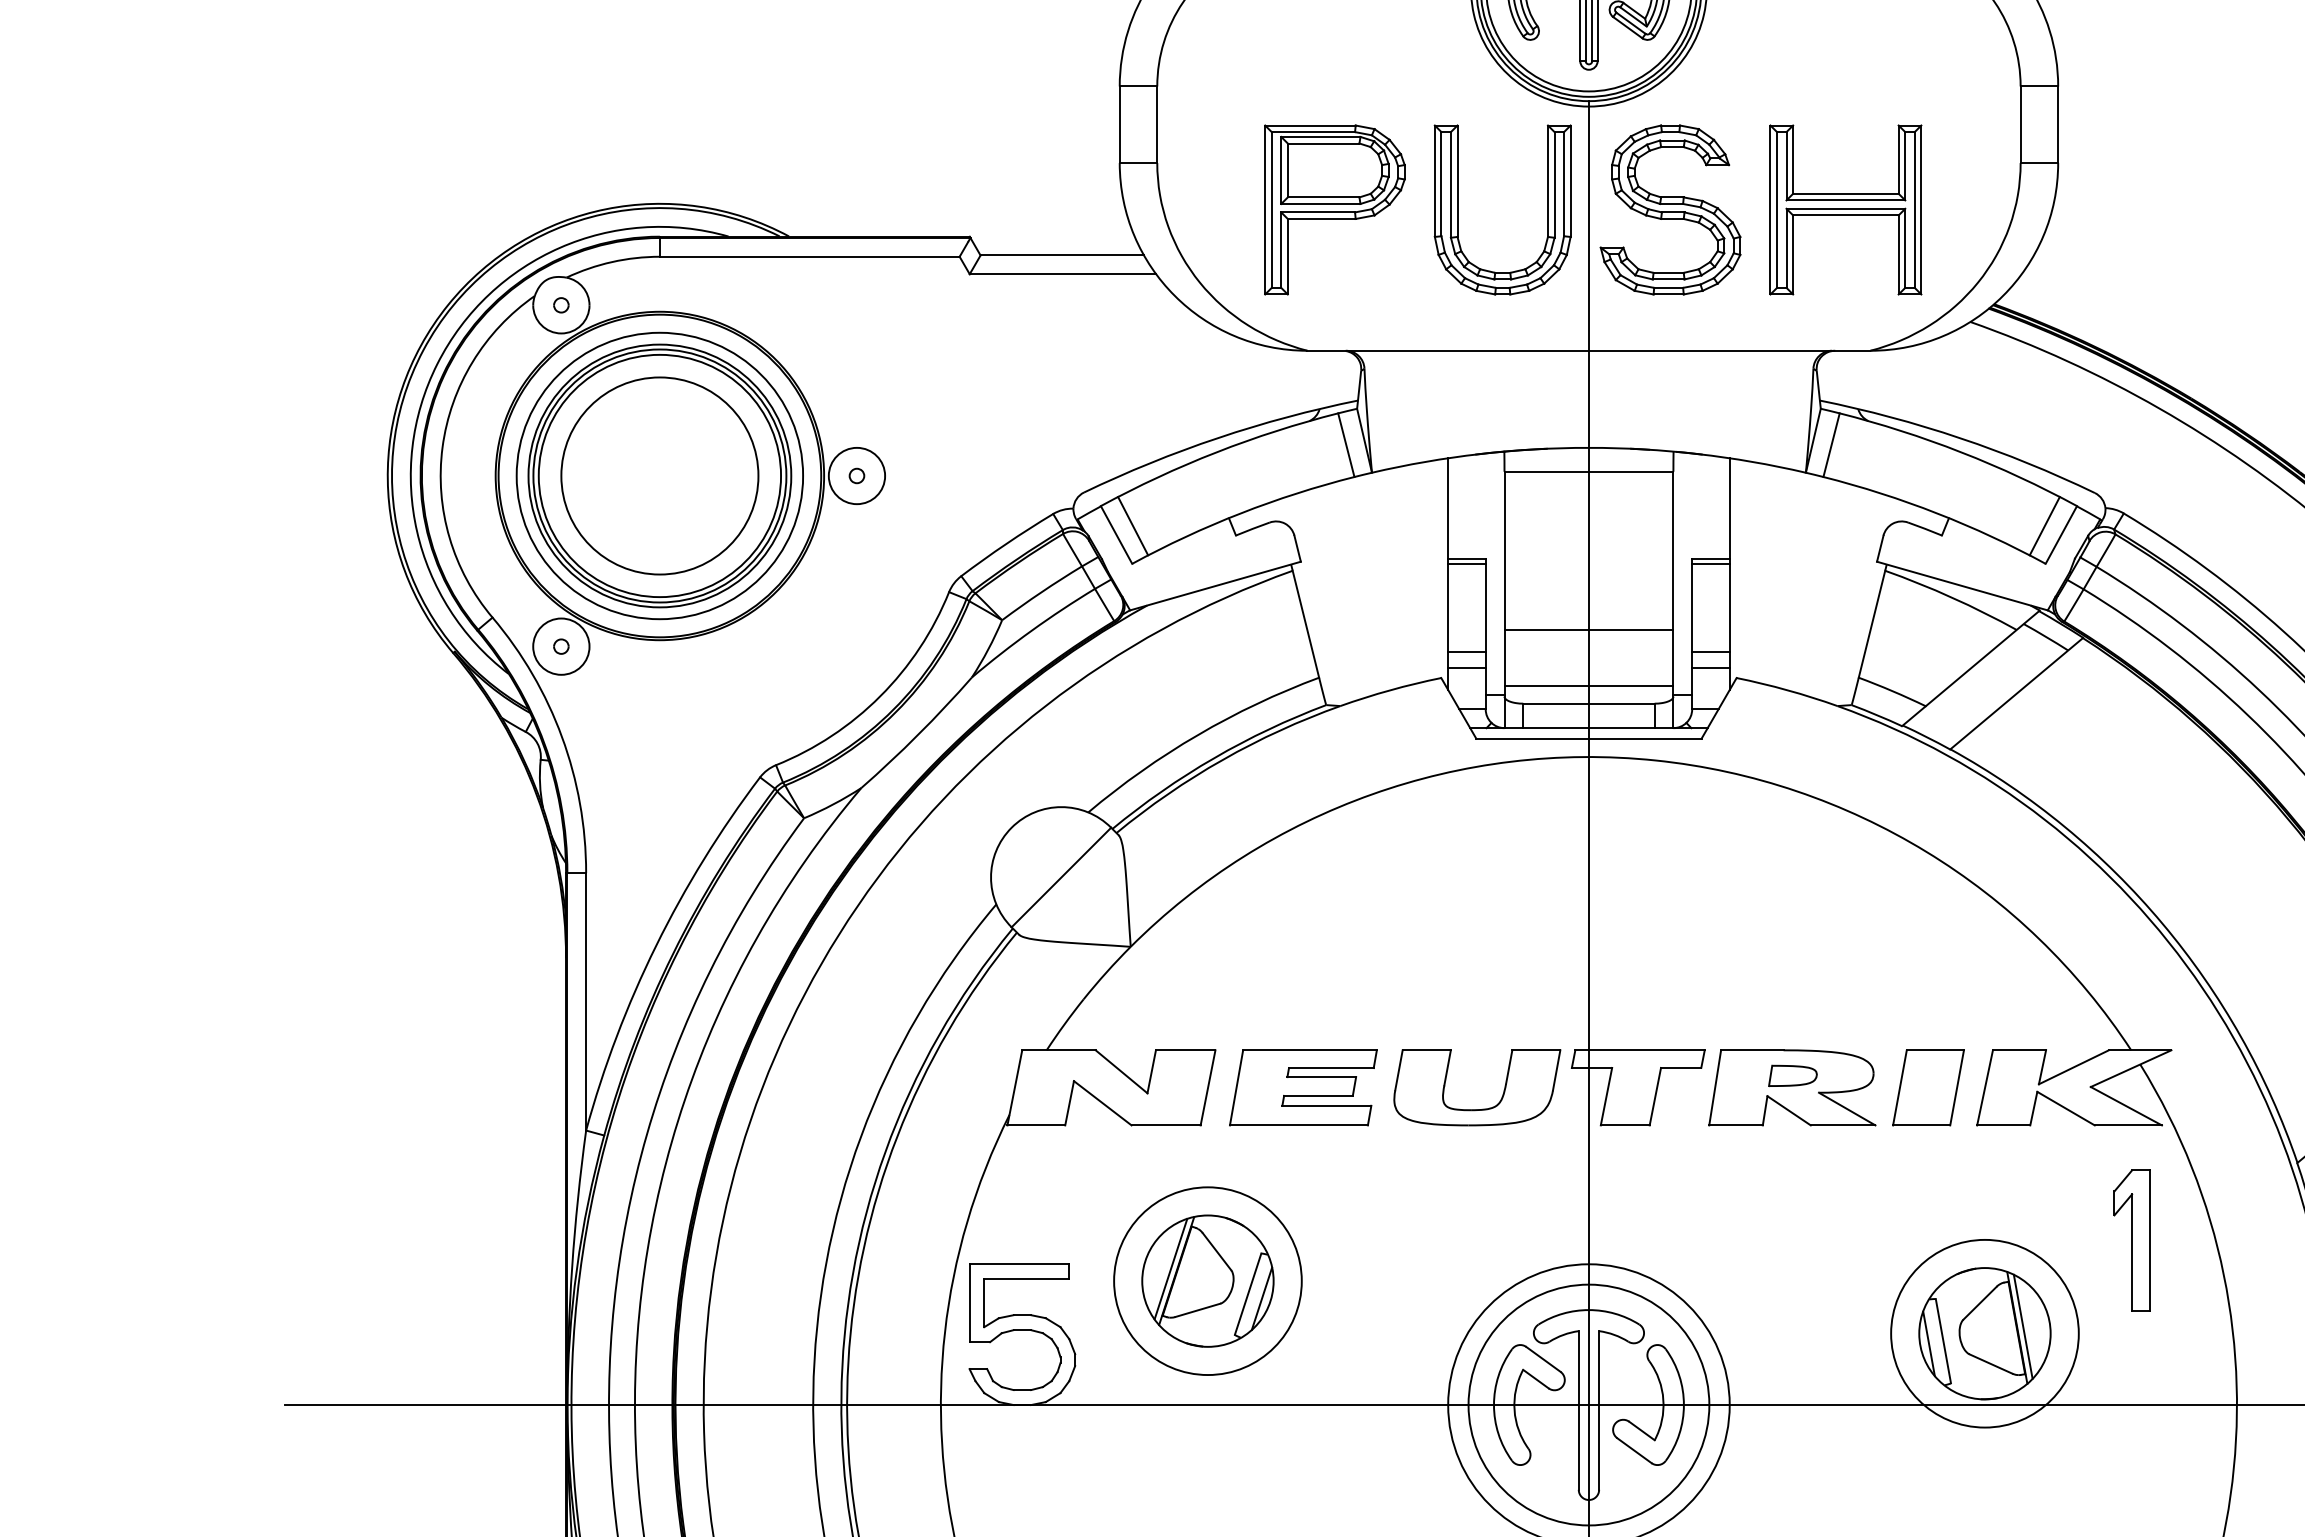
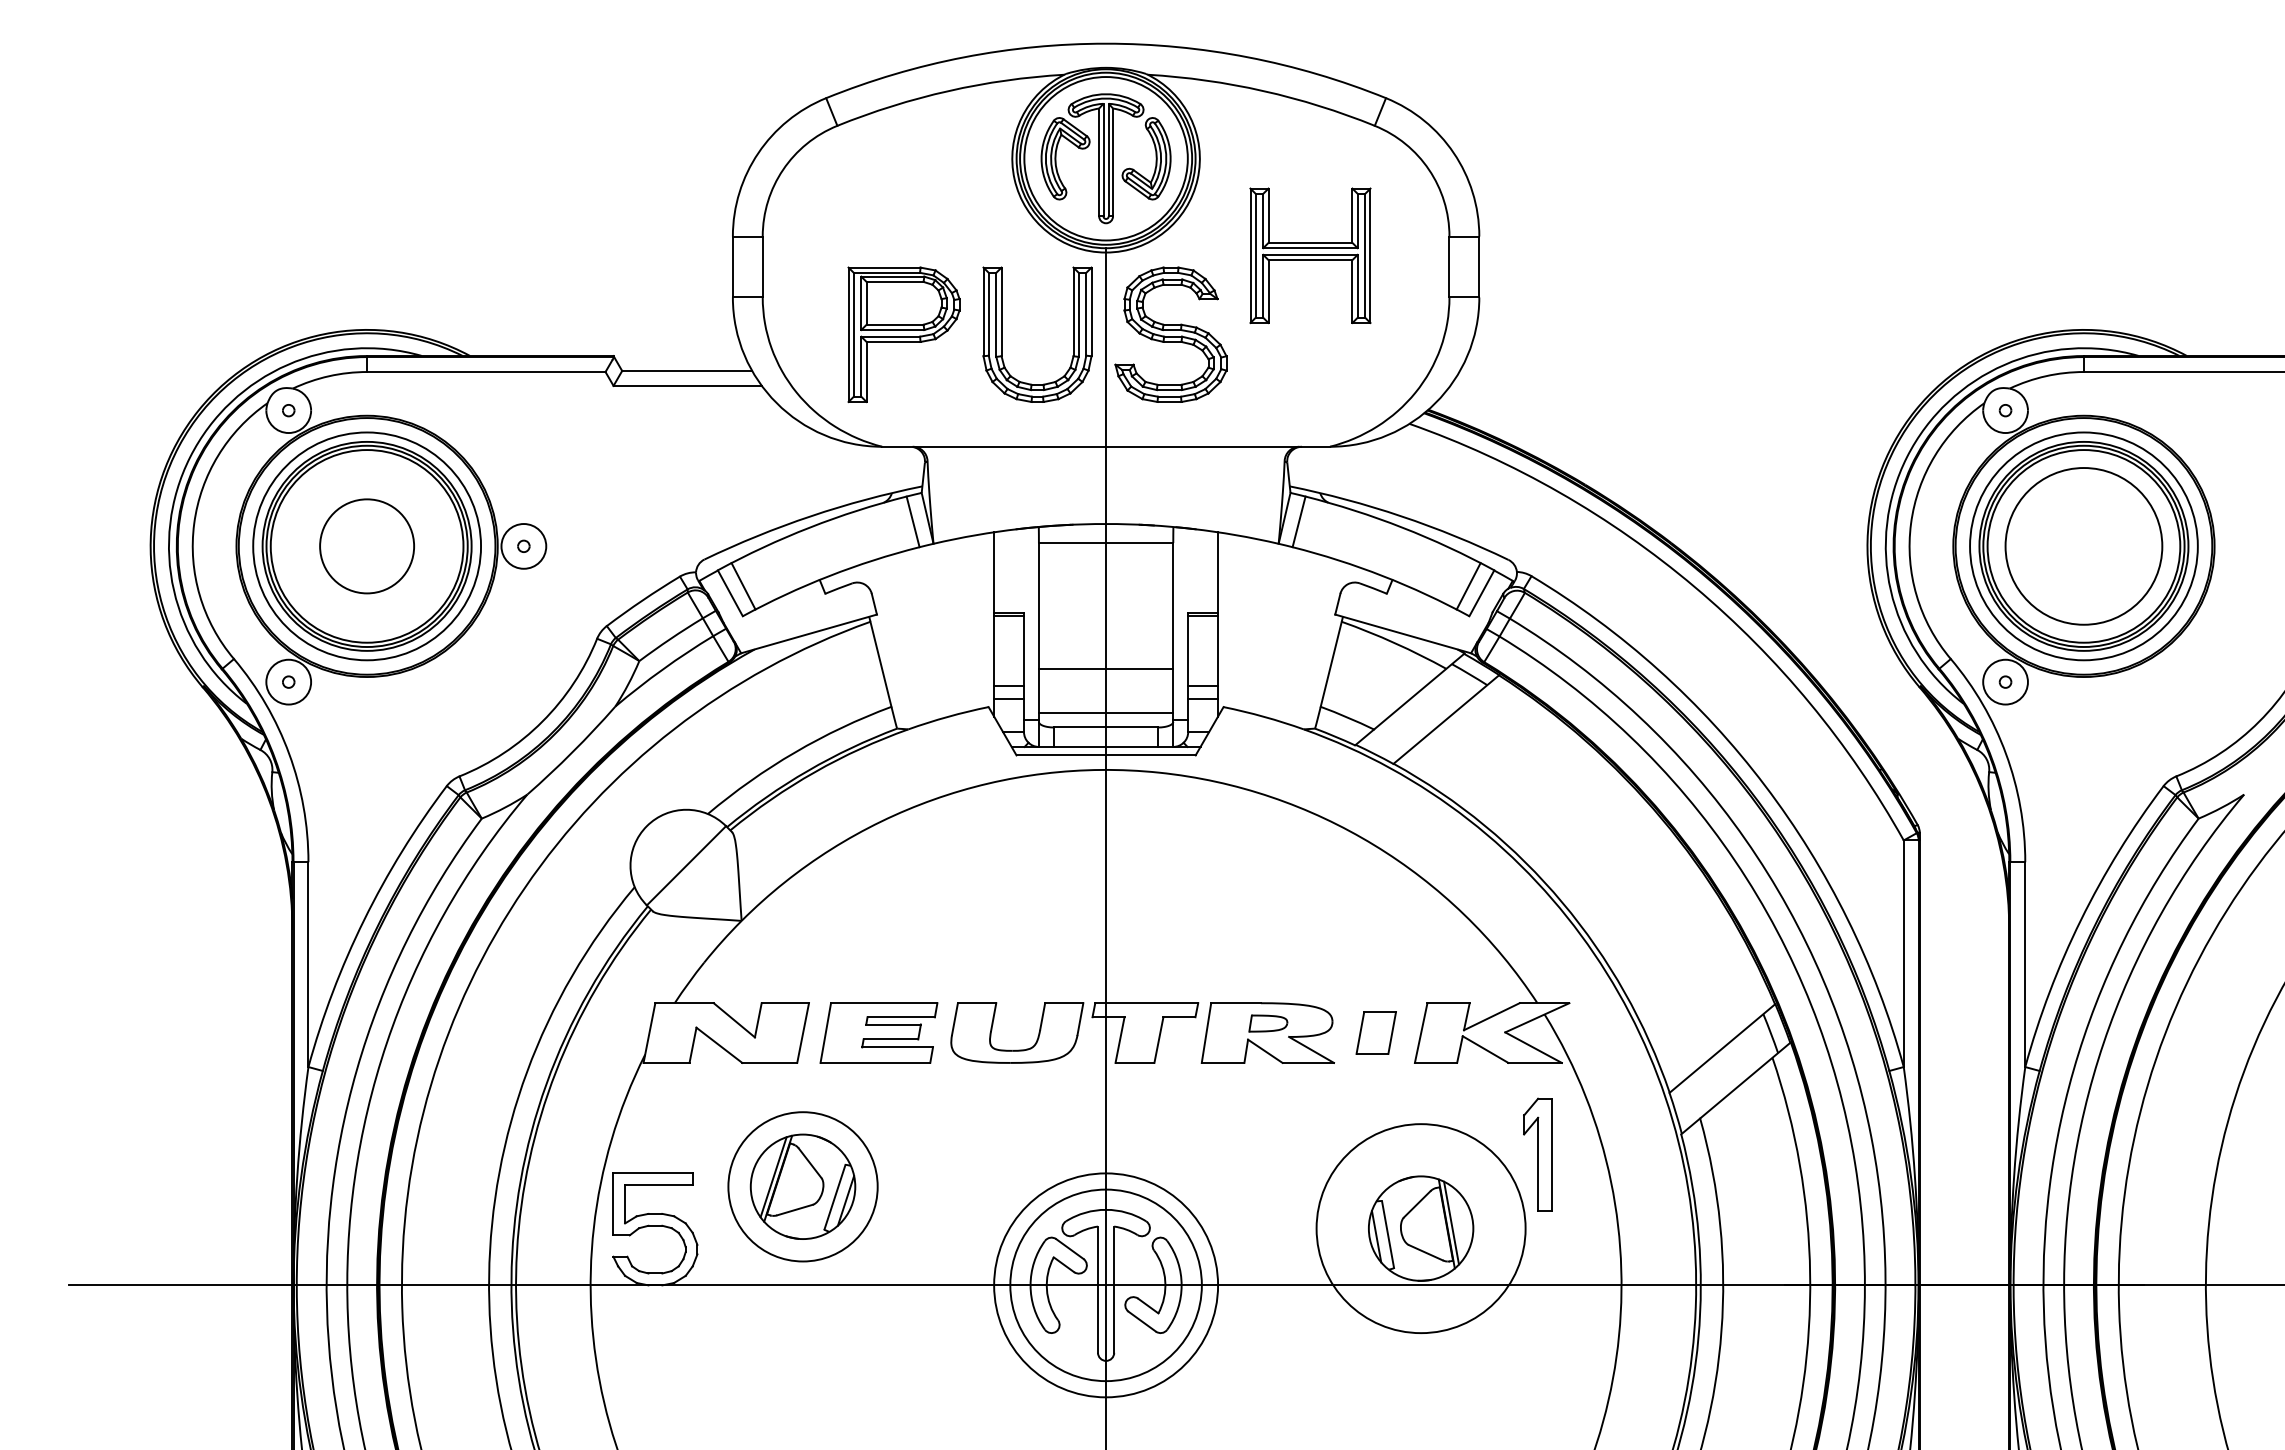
part: (1845, 209) -> (1310, 255), moved
circle: (659, 476) -> (366, 546), size x0.6
part: (1928, 1087) -> (1376, 1032), size x0.7
circle: (1984, 1333) -> (1420, 1228), size x1.4

